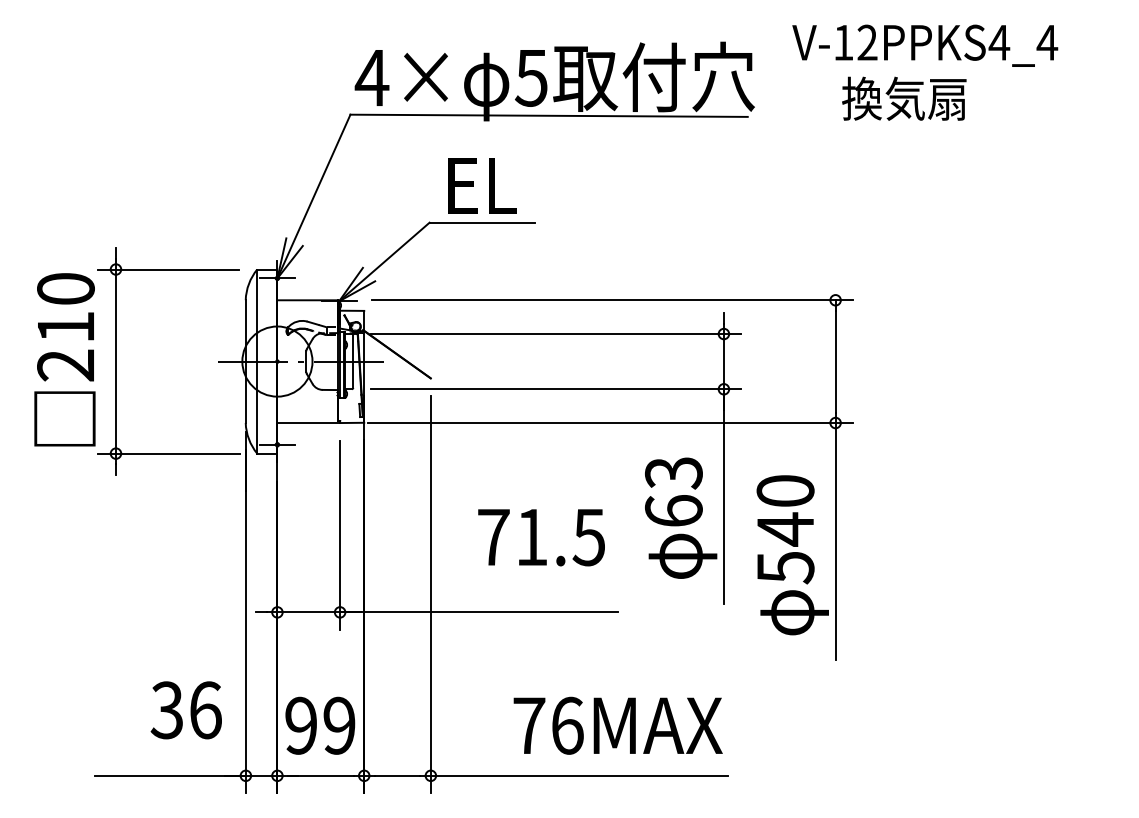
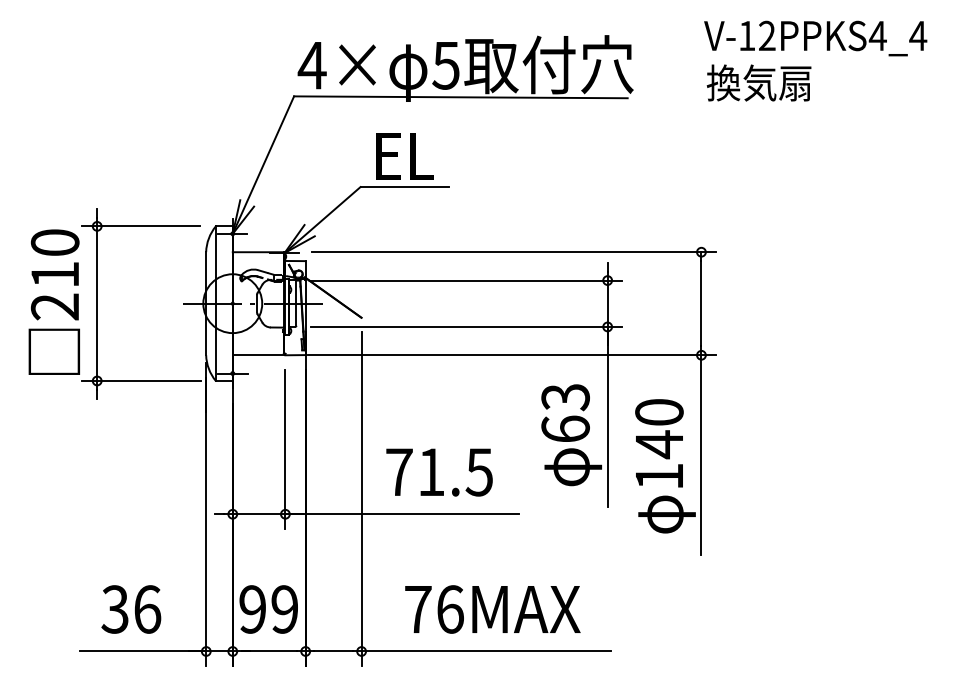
text: (925, 45) -> (815, 38), moved
text: (541, 537) -> (439, 472), moved
text: (785, 567) -> (659, 476), 540 -> 140
text: (186, 710) -> (131, 609), moved
text: (617, 725) -> (492, 609), moved

